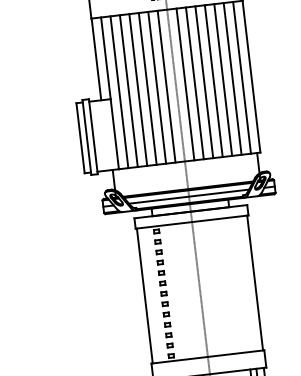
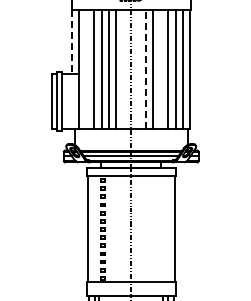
line: (96, 60) -> (71, 42), solid -> dashed
line: (213, 80) -> (160, 68), removed
line: (185, 83) -> (138, 68), removed
line: (195, 83) -> (146, 69), solid -> dashed
line: (166, 85) -> (123, 68), removed
line: (119, 91) -> (86, 68), removed

